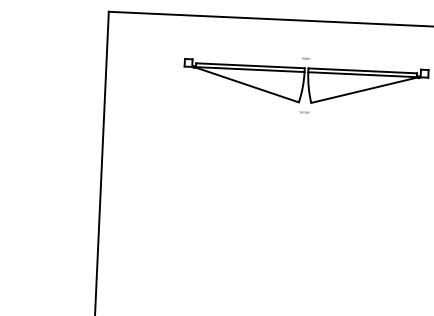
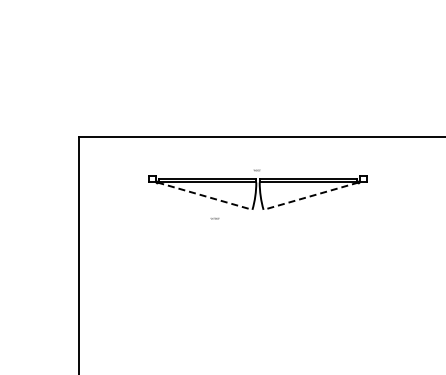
line: (247, 85) -> (205, 196), solid -> dashed
line: (364, 90) -> (310, 196), solid -> dashed
text: (304, 112) -> (214, 218), moved

